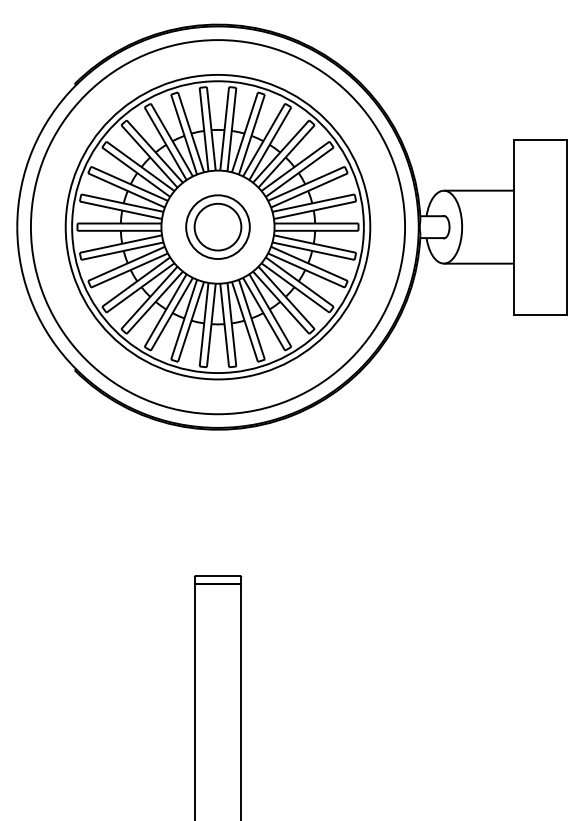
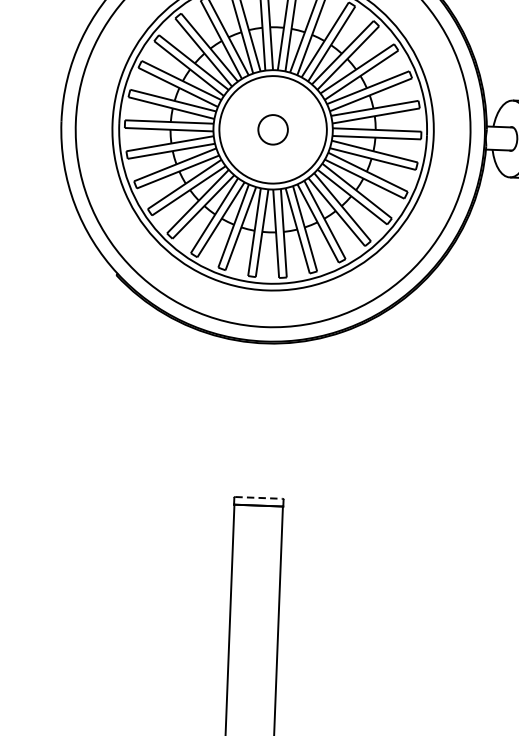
circle: (217, 226) -> (272, 129), size x0.6
circle: (217, 227) -> (272, 130), size x1.6
line: (218, 576) -> (259, 498), solid -> dashed

